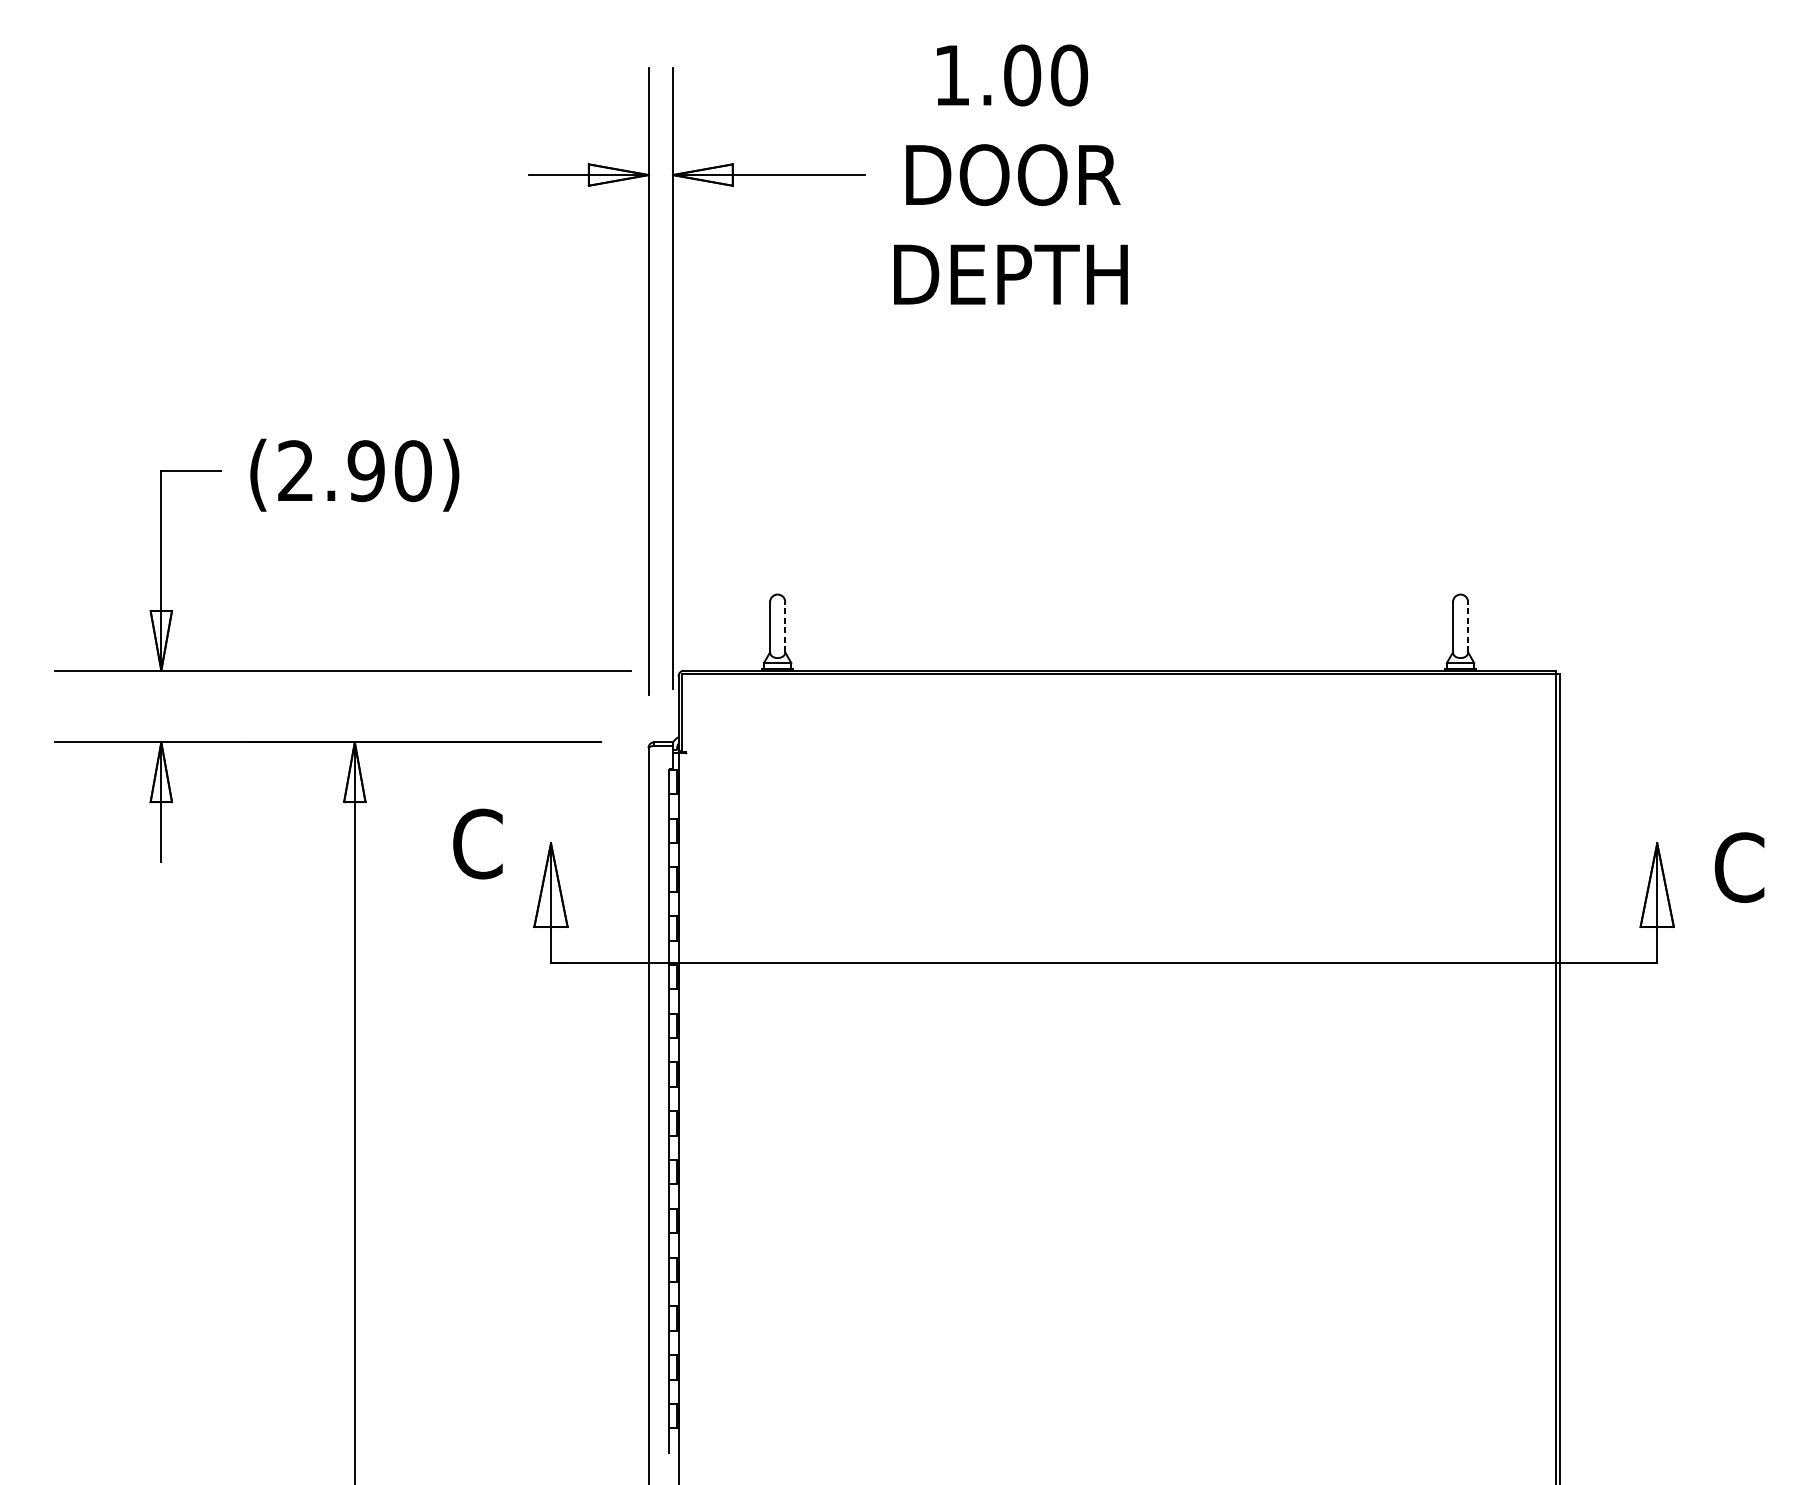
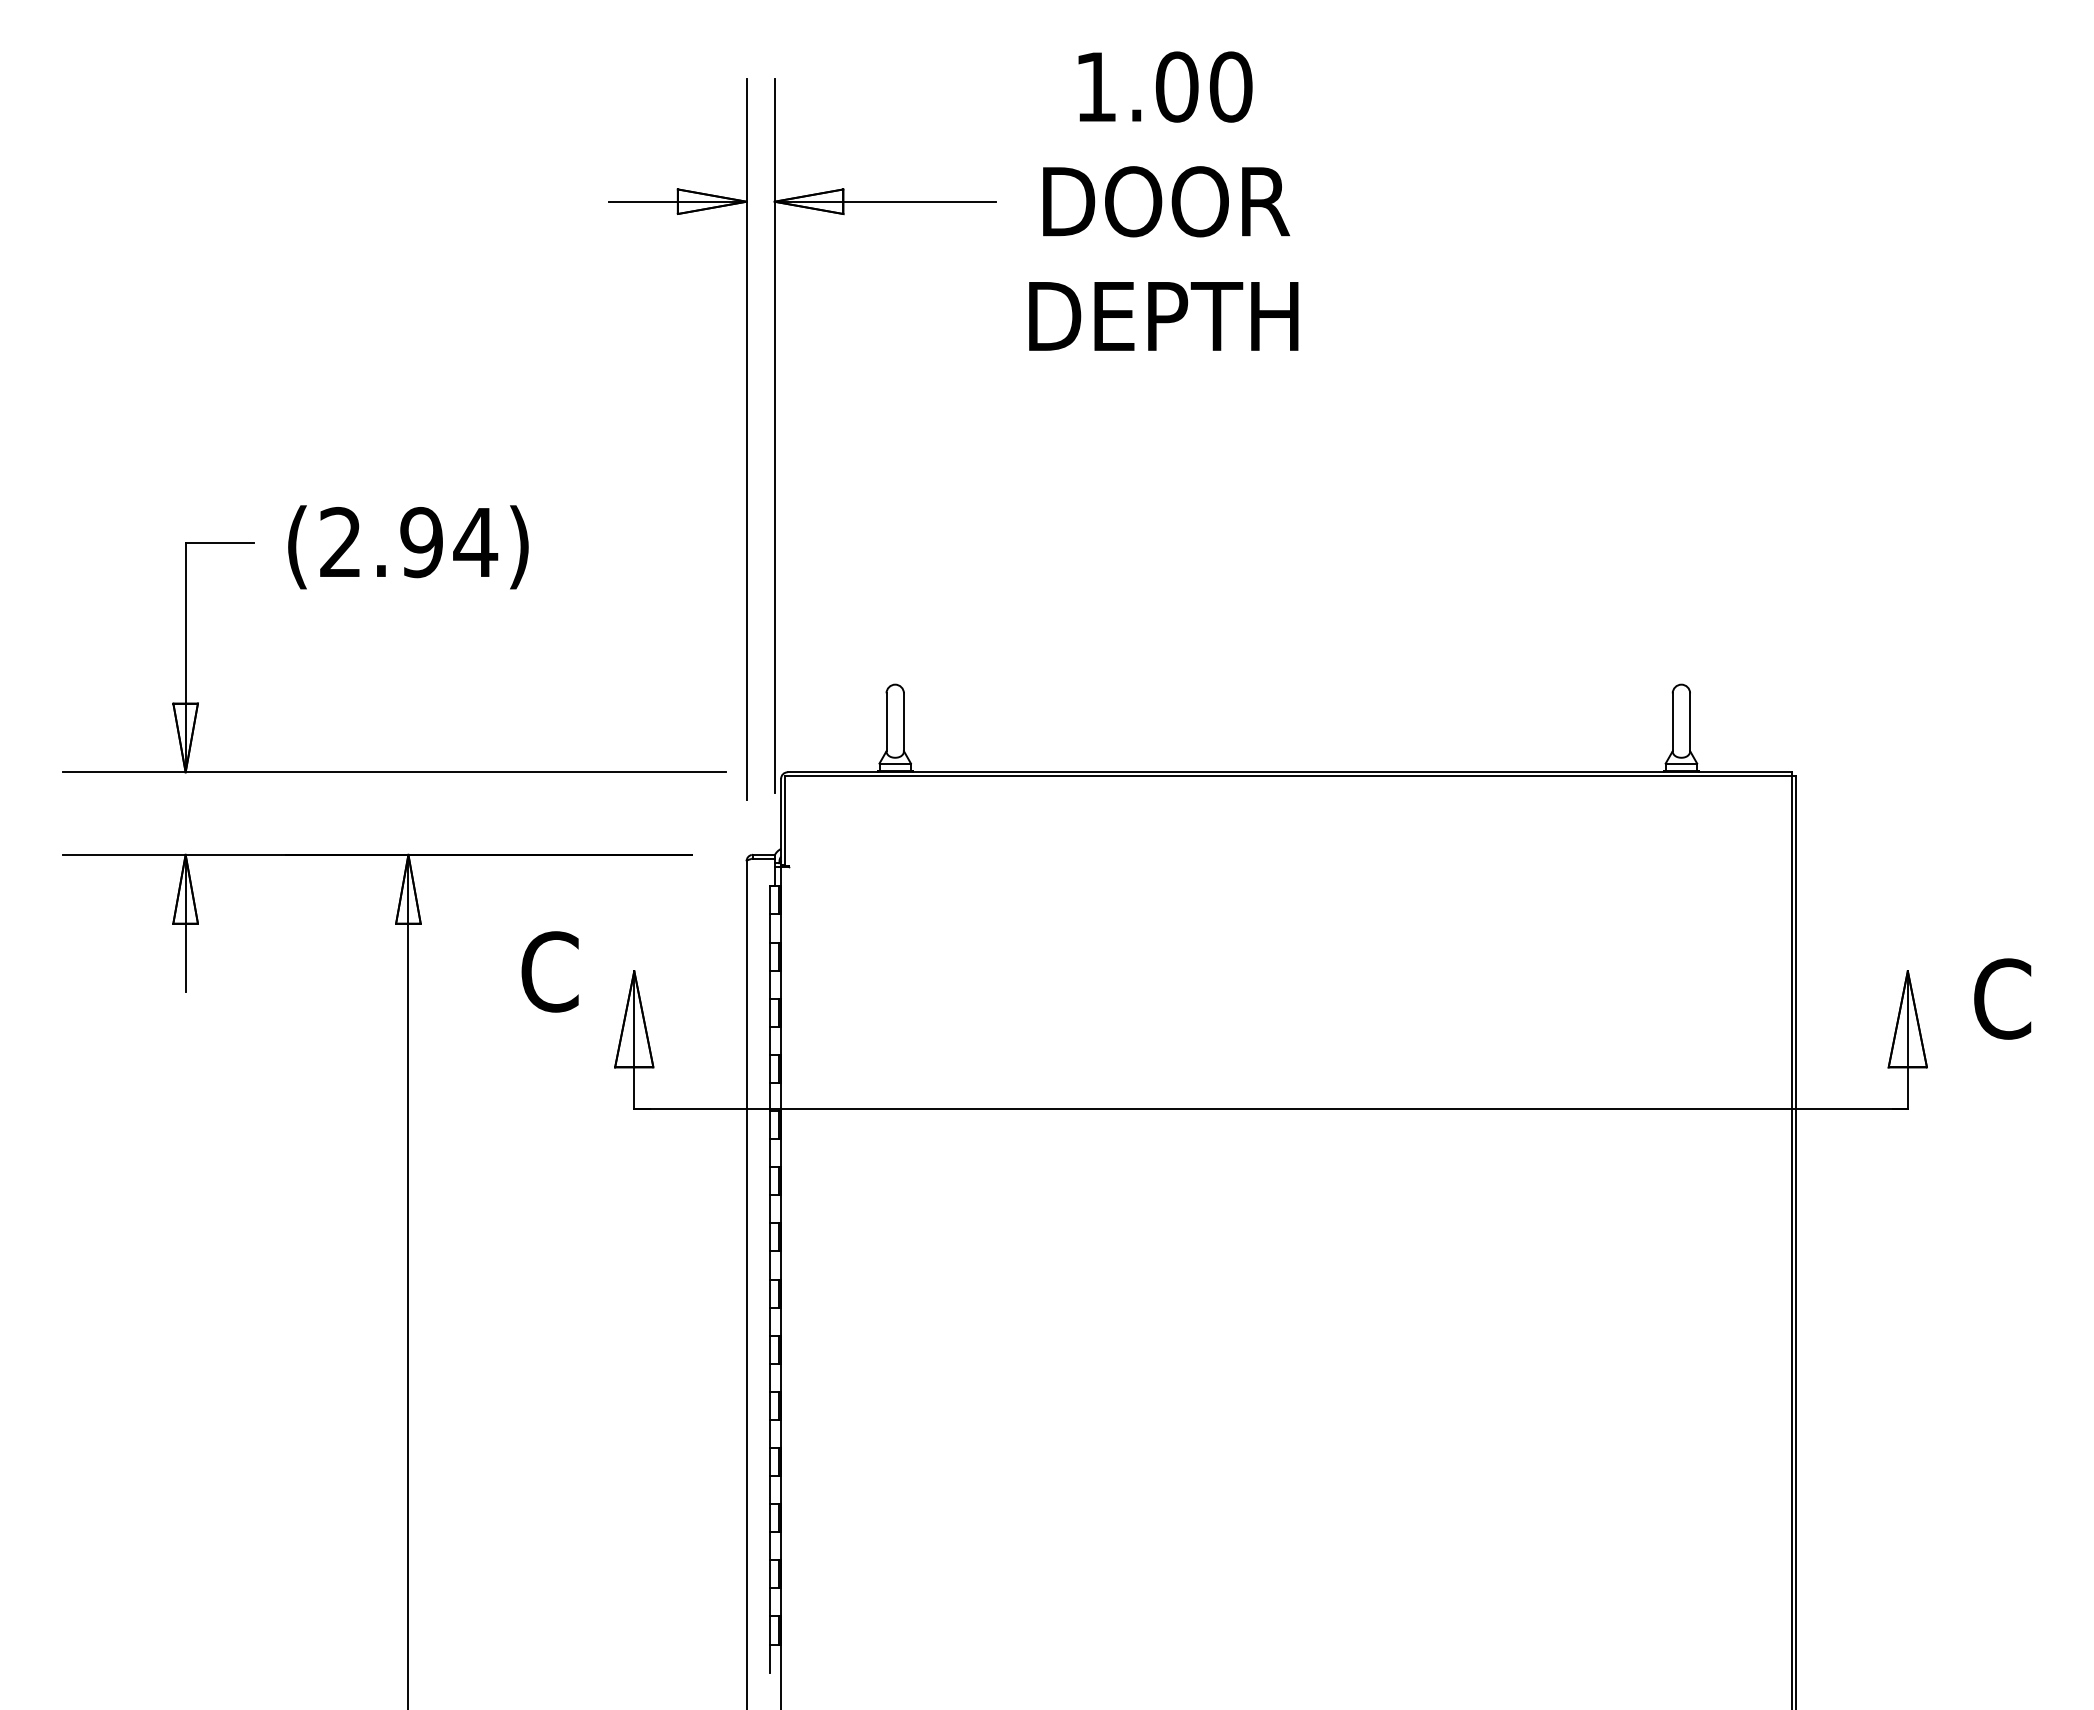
text: (413, 471) -> (475, 542), (2.90) -> (2.94)
line: (784, 627) -> (903, 722), dashed -> solid
line: (1468, 627) -> (1690, 722), dashed -> solid

